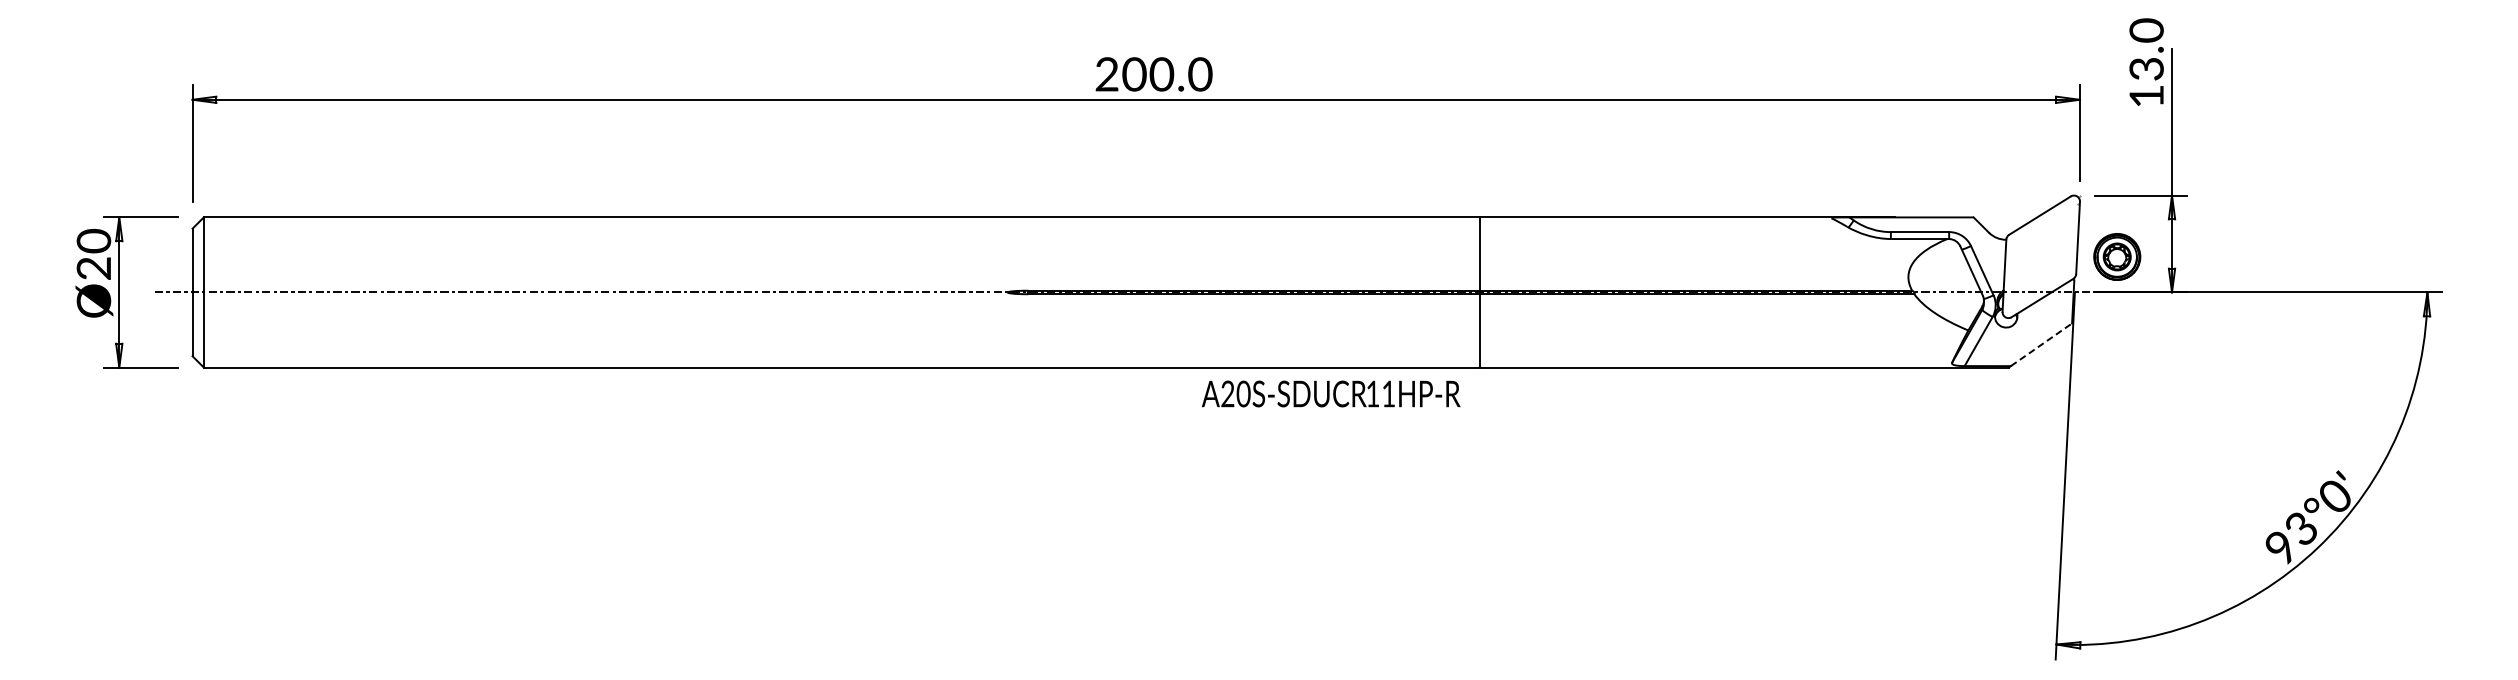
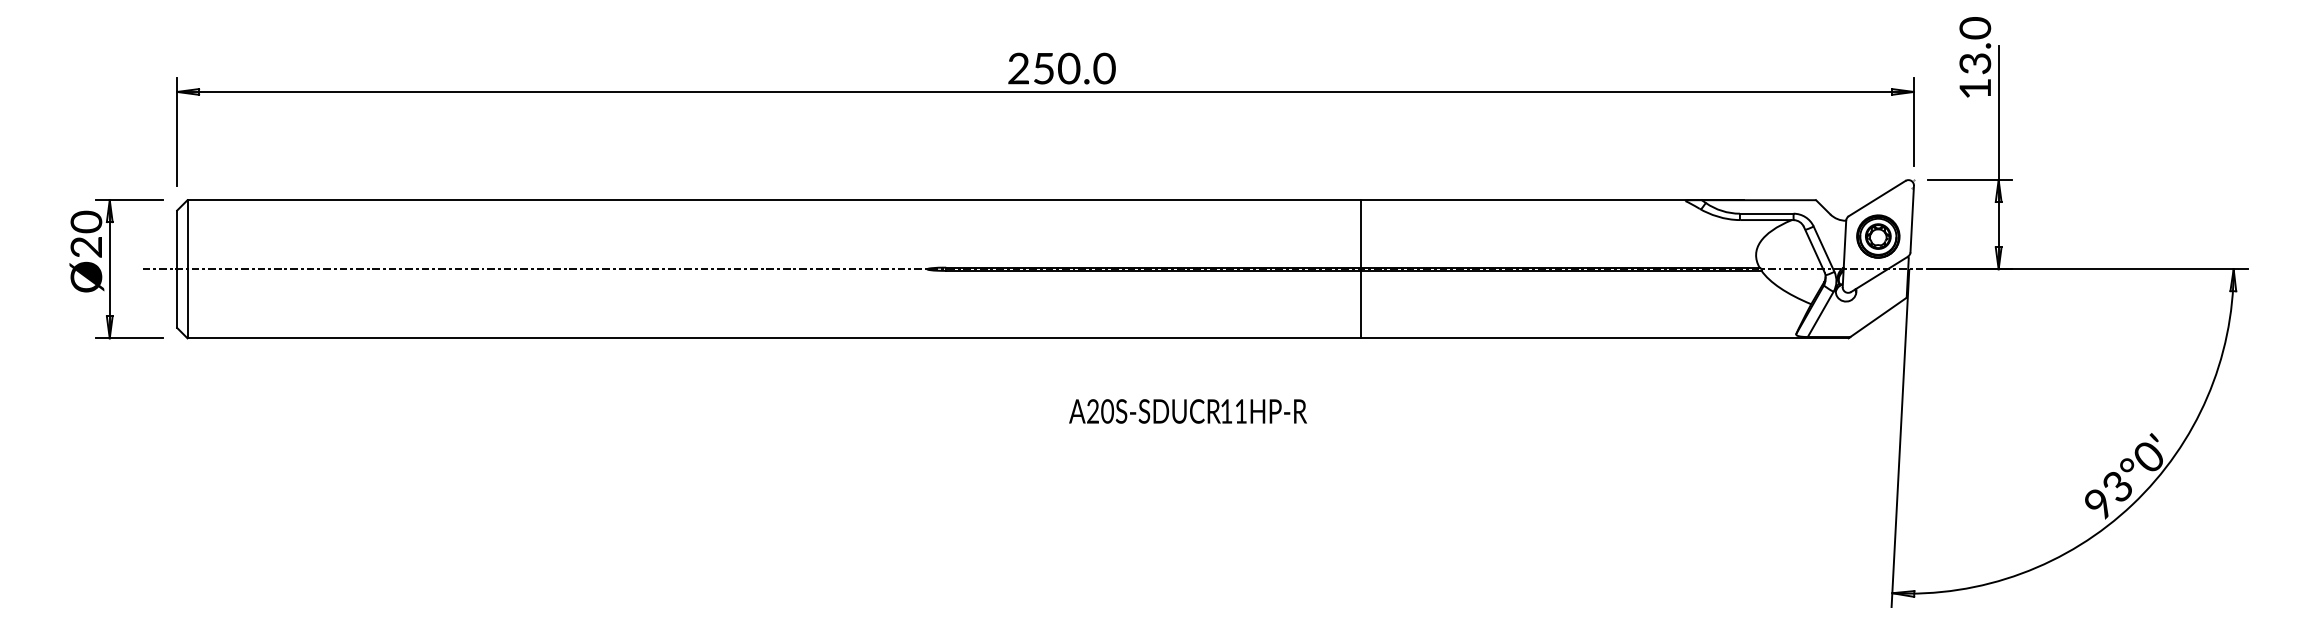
text: (1134, 74) -> (1043, 68), 200.0 -> 250.0
part: (2117, 256) -> (1878, 236), moved
line: (2041, 344) -> (1878, 317), dashed -> solid
text: (1331, 393) -> (1188, 411), moved

